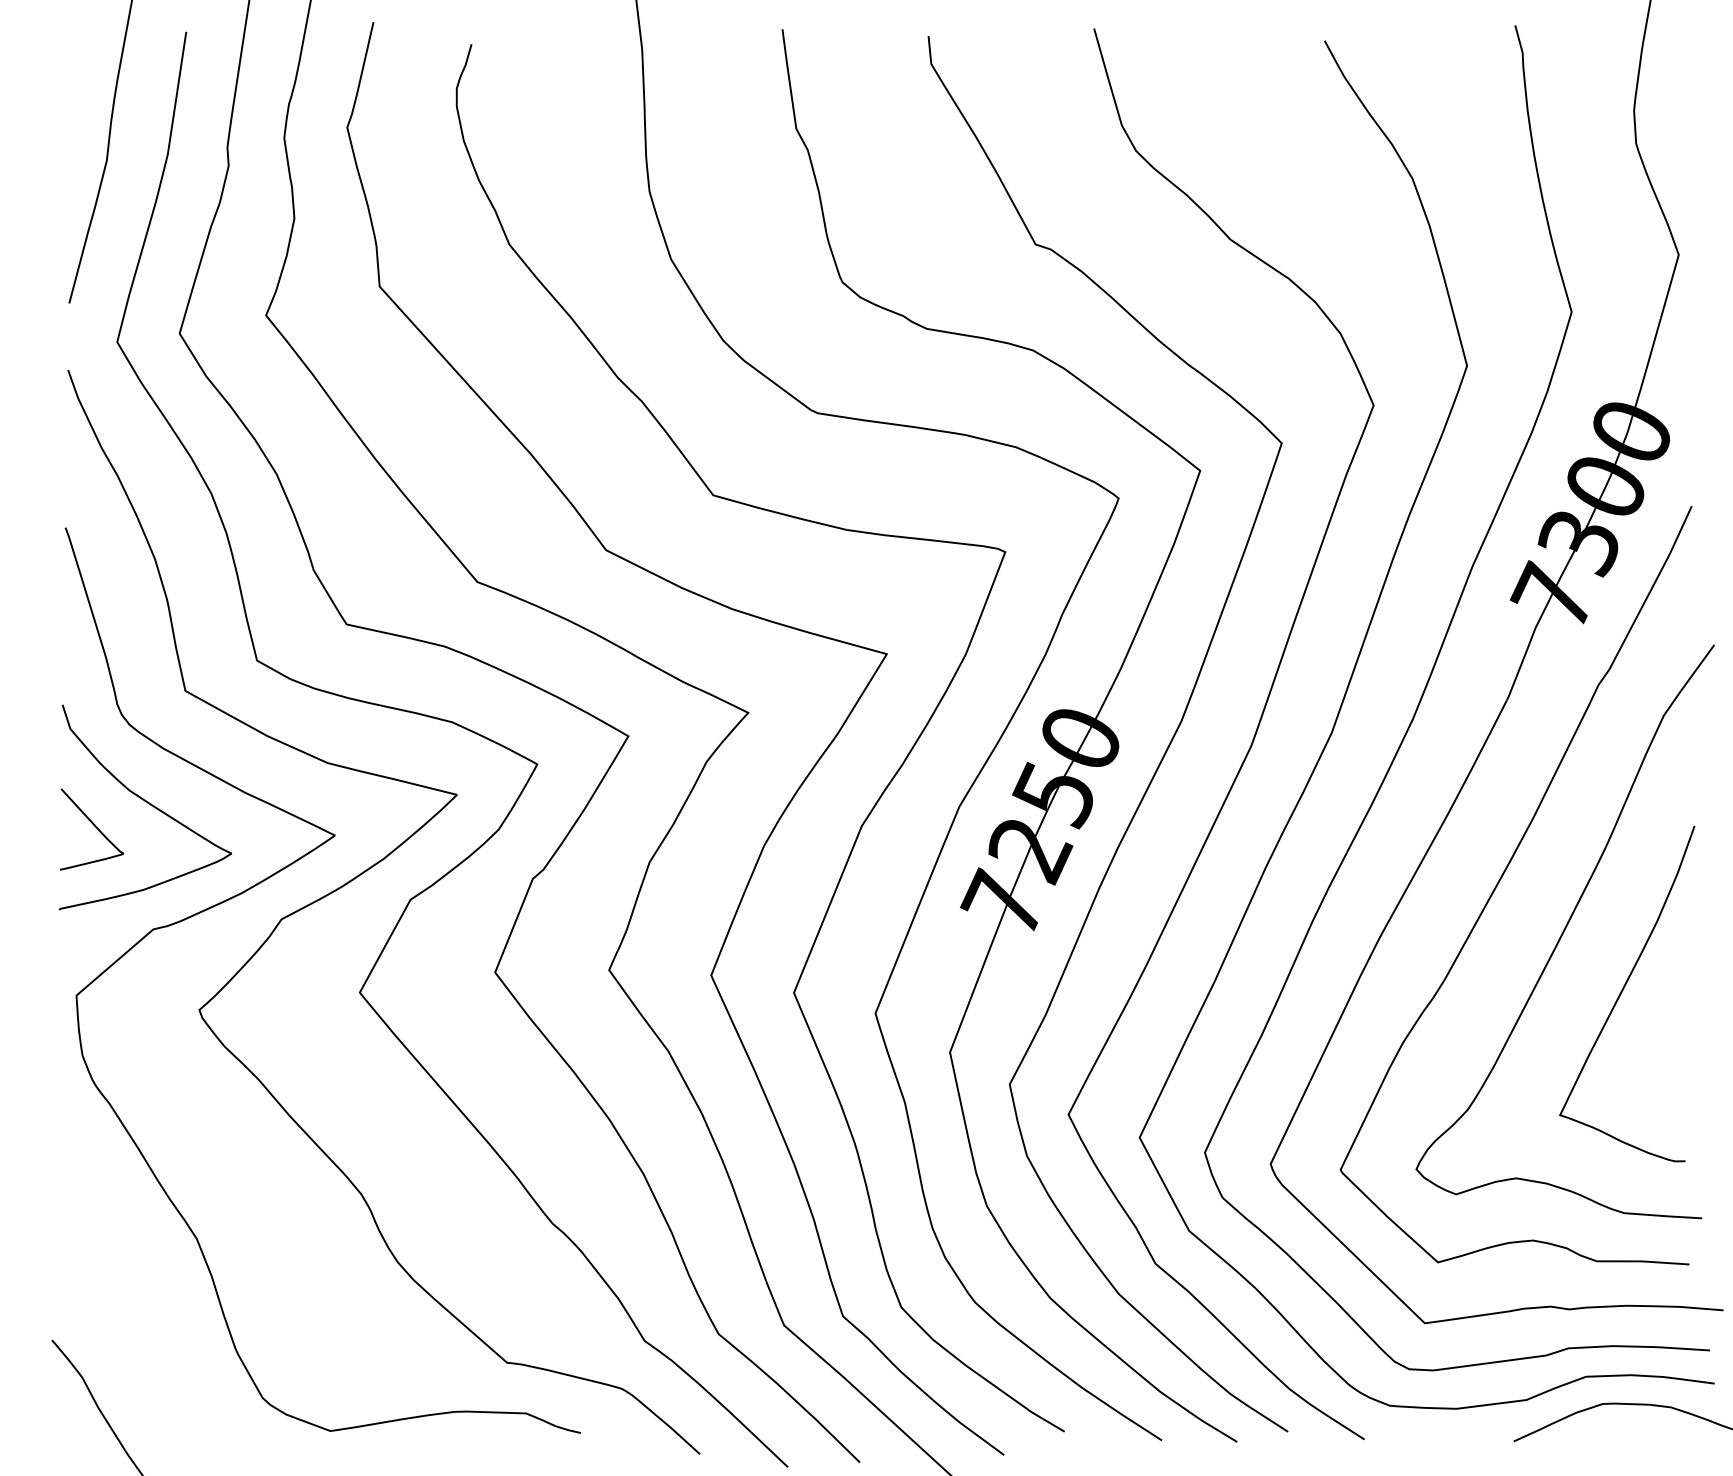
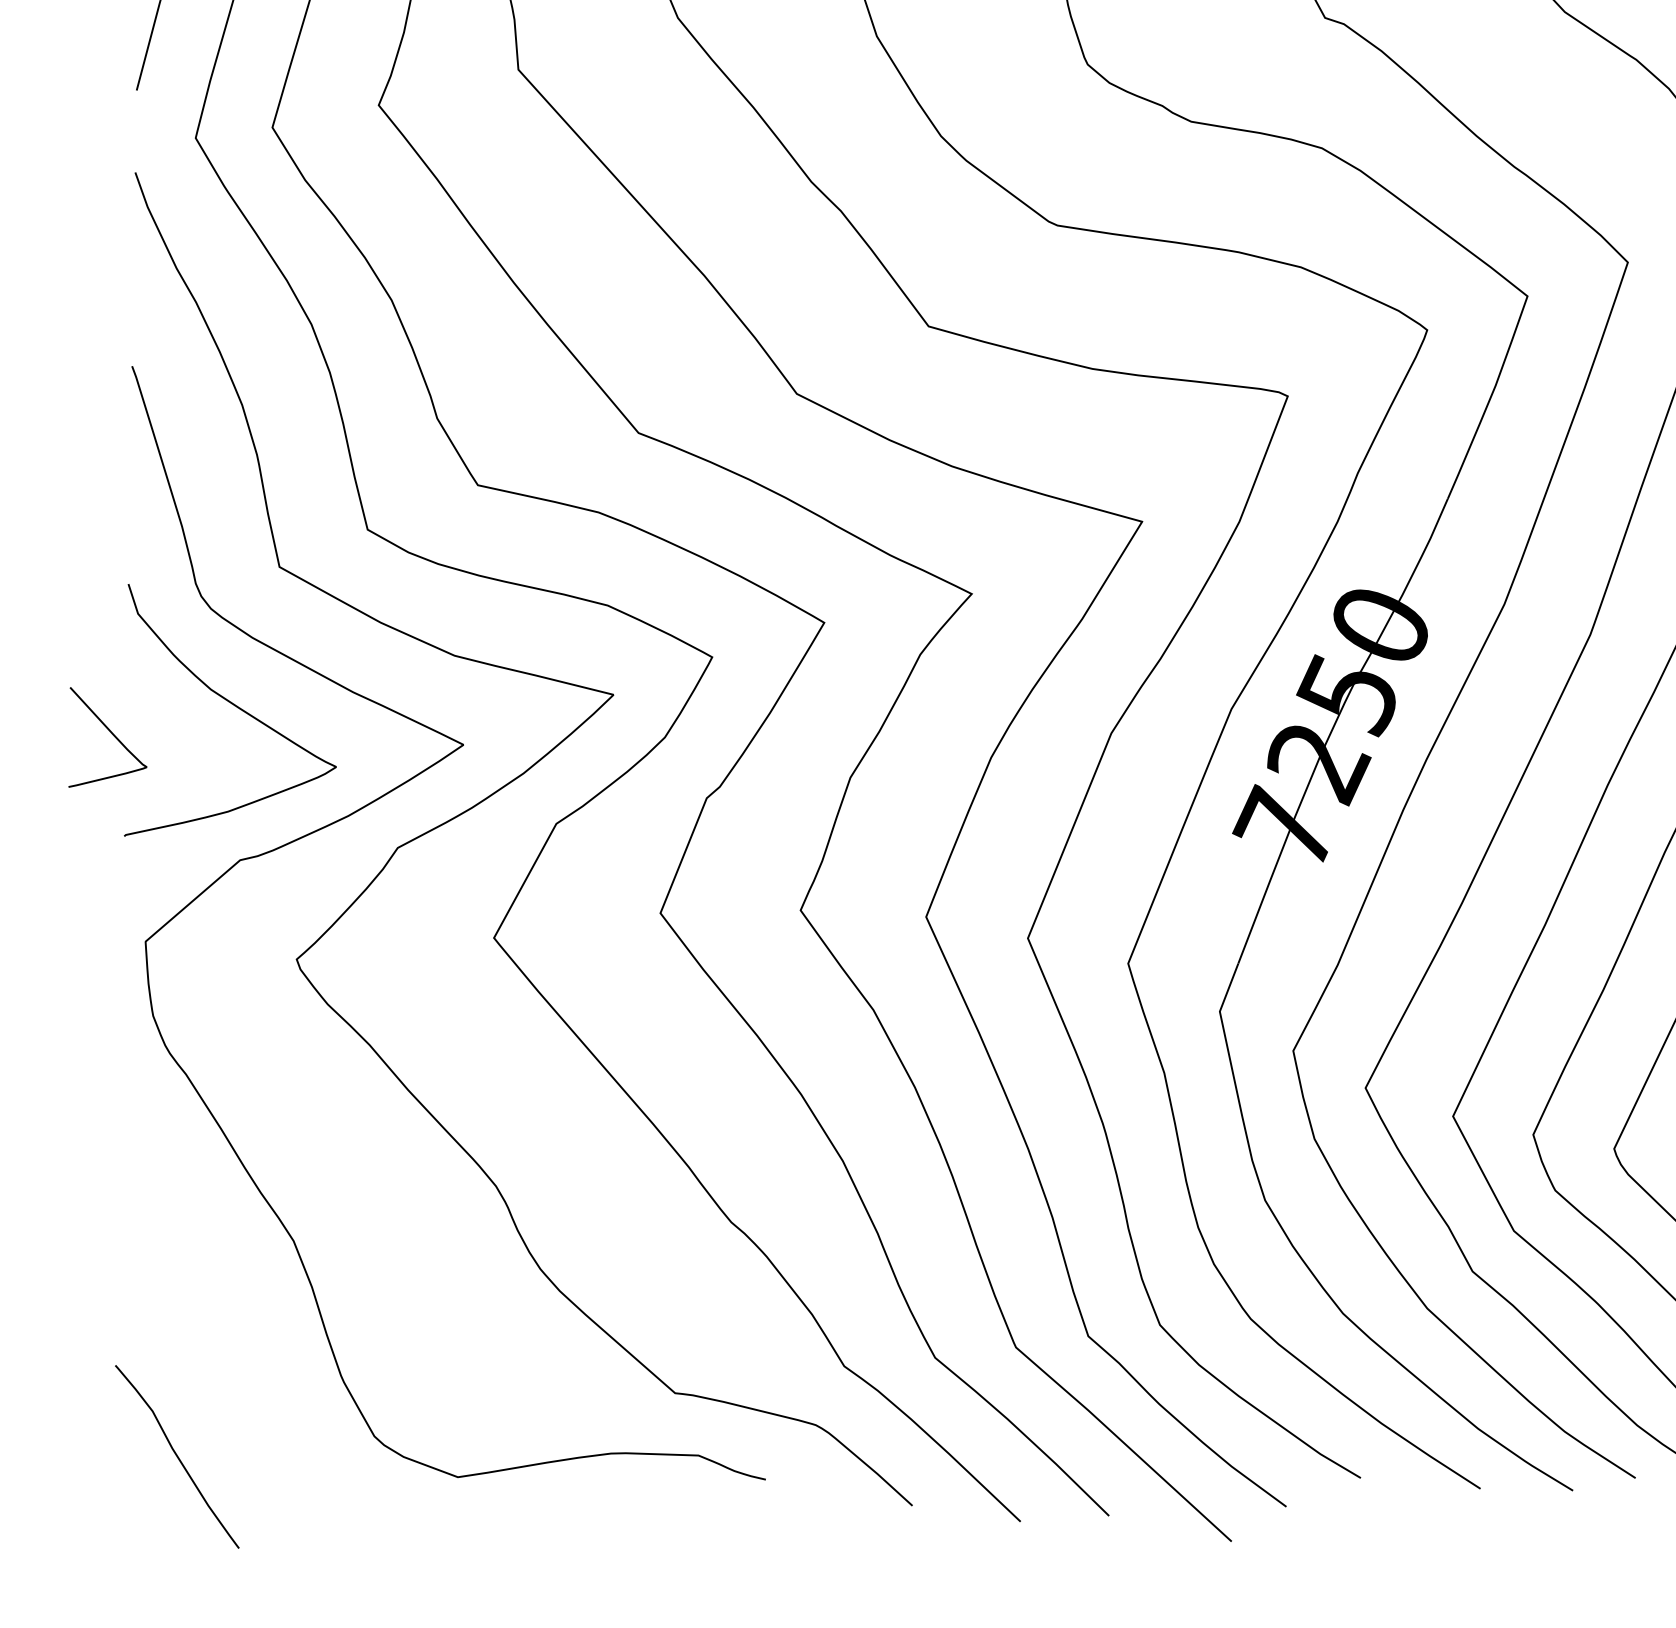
curve: (94, 826) -> (111, 733), moved

